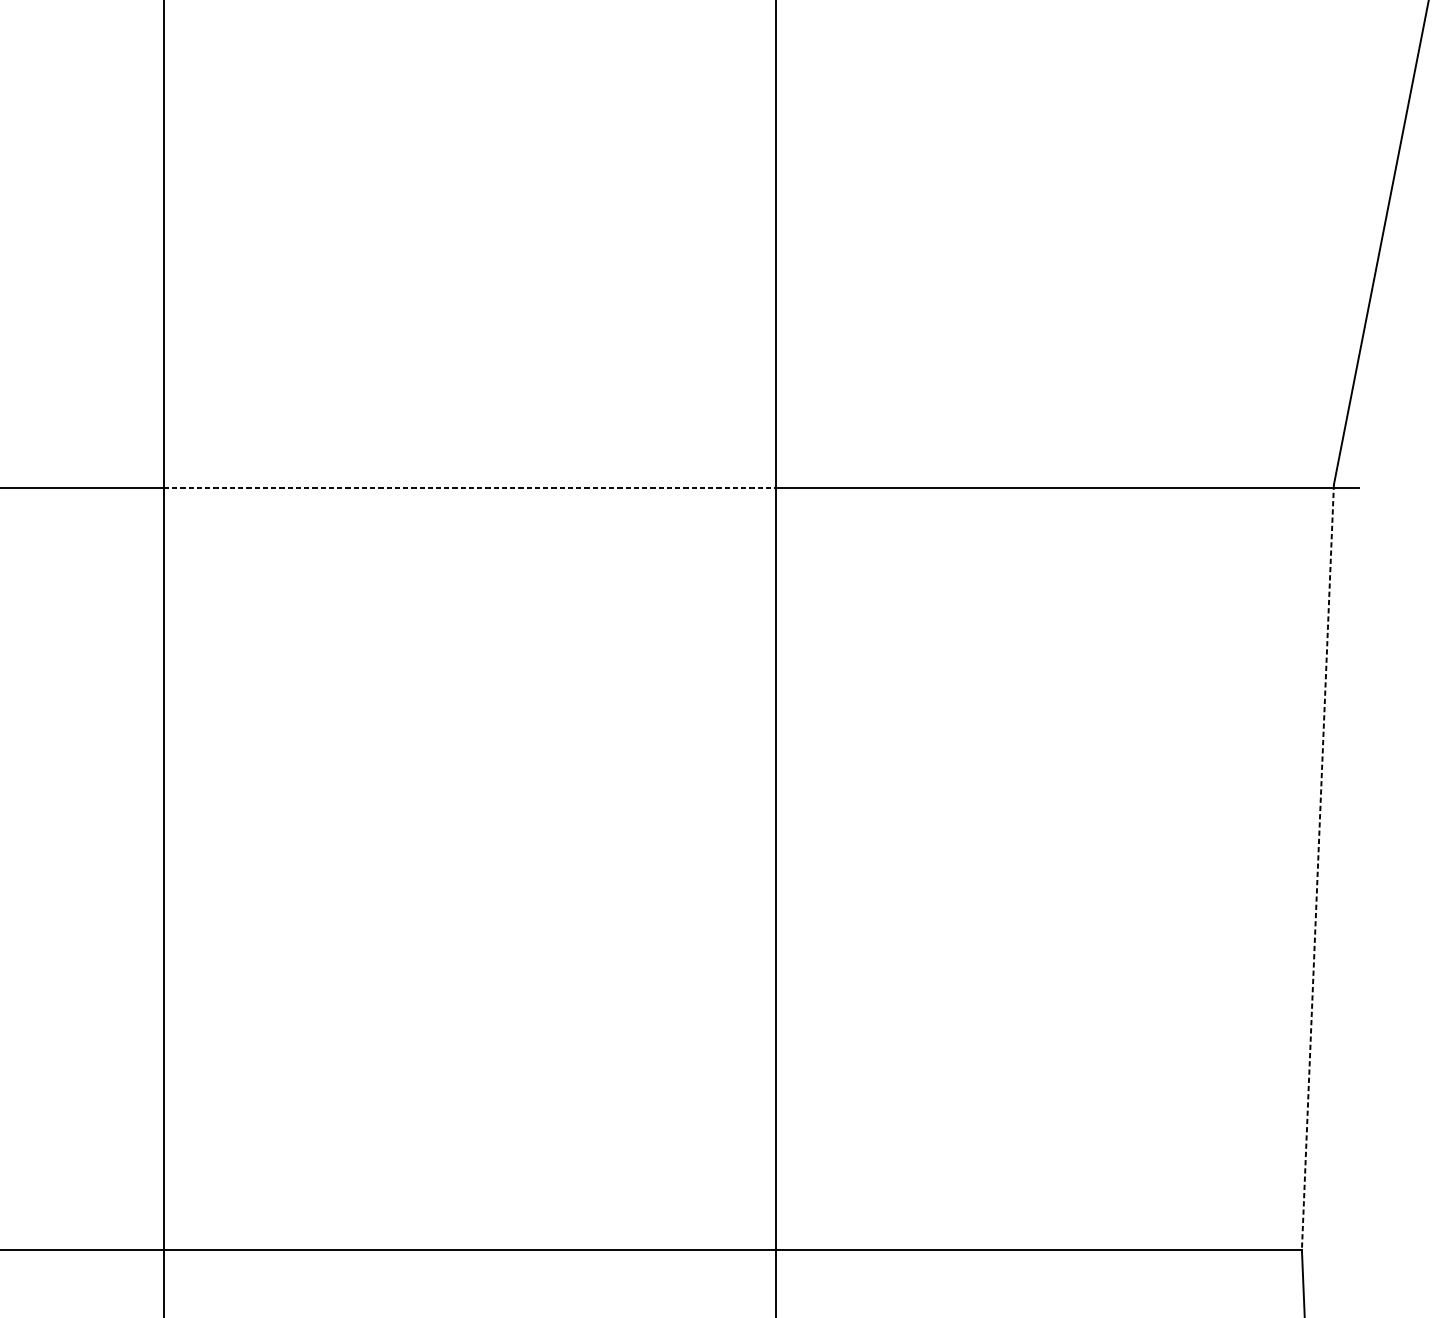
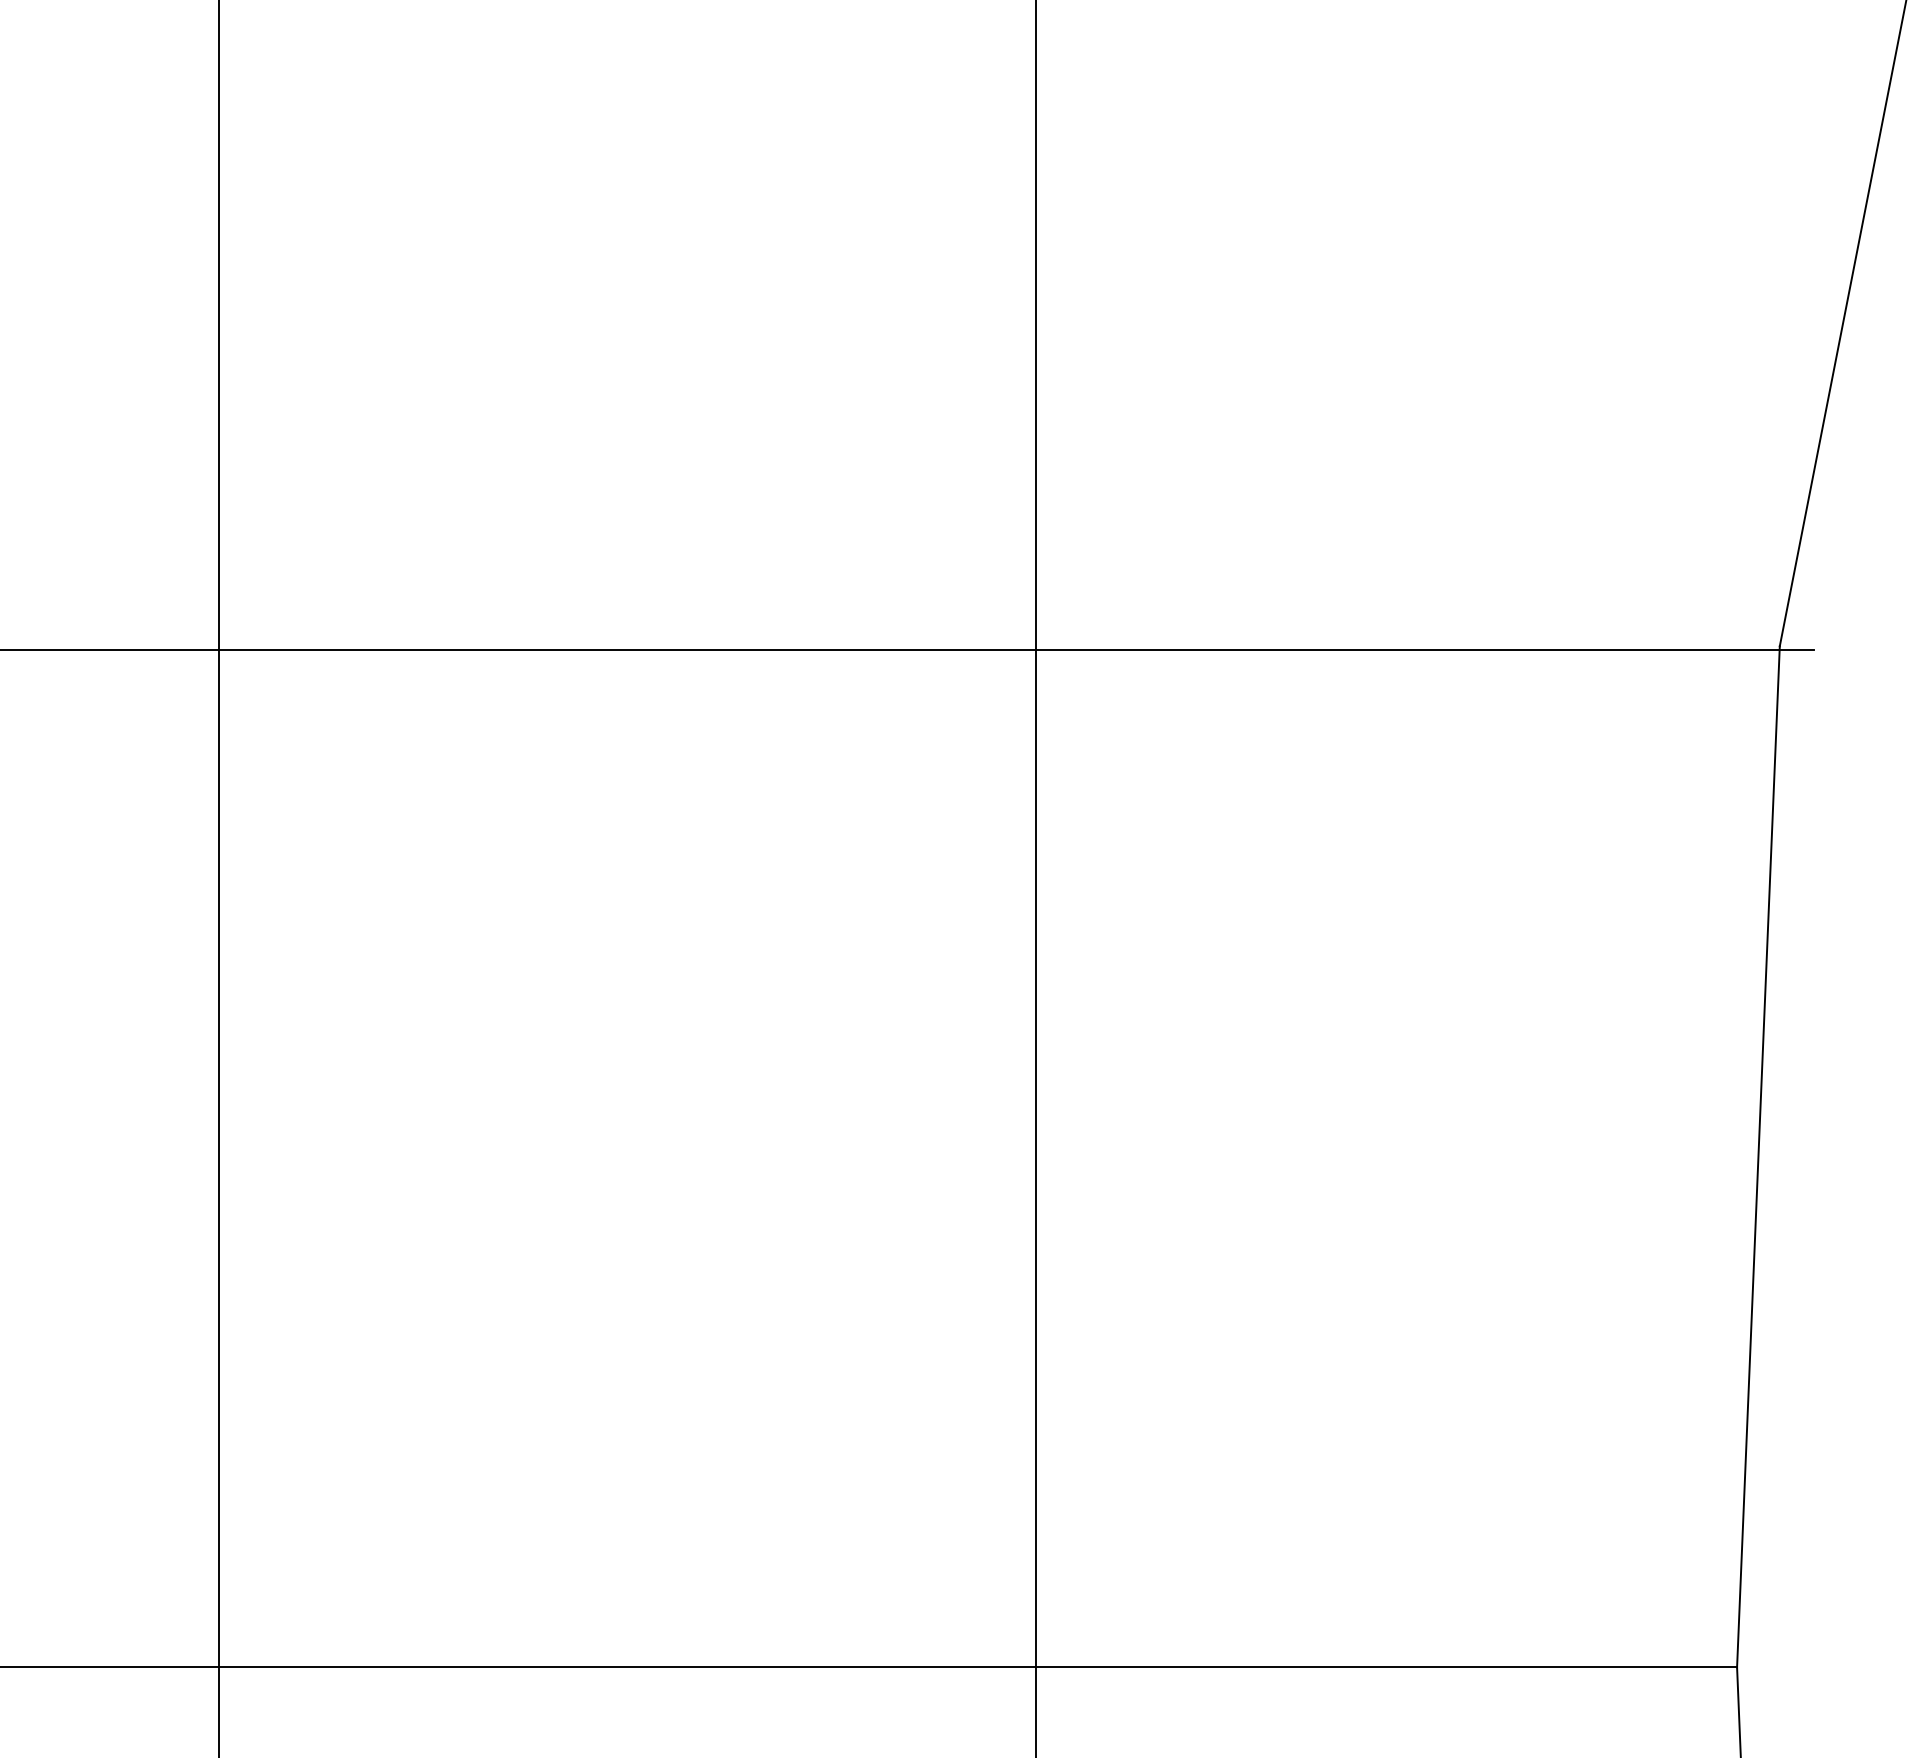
line: (470, 487) -> (627, 650), dashed -> solid
line: (1317, 866) -> (1758, 1156), dashed -> solid

